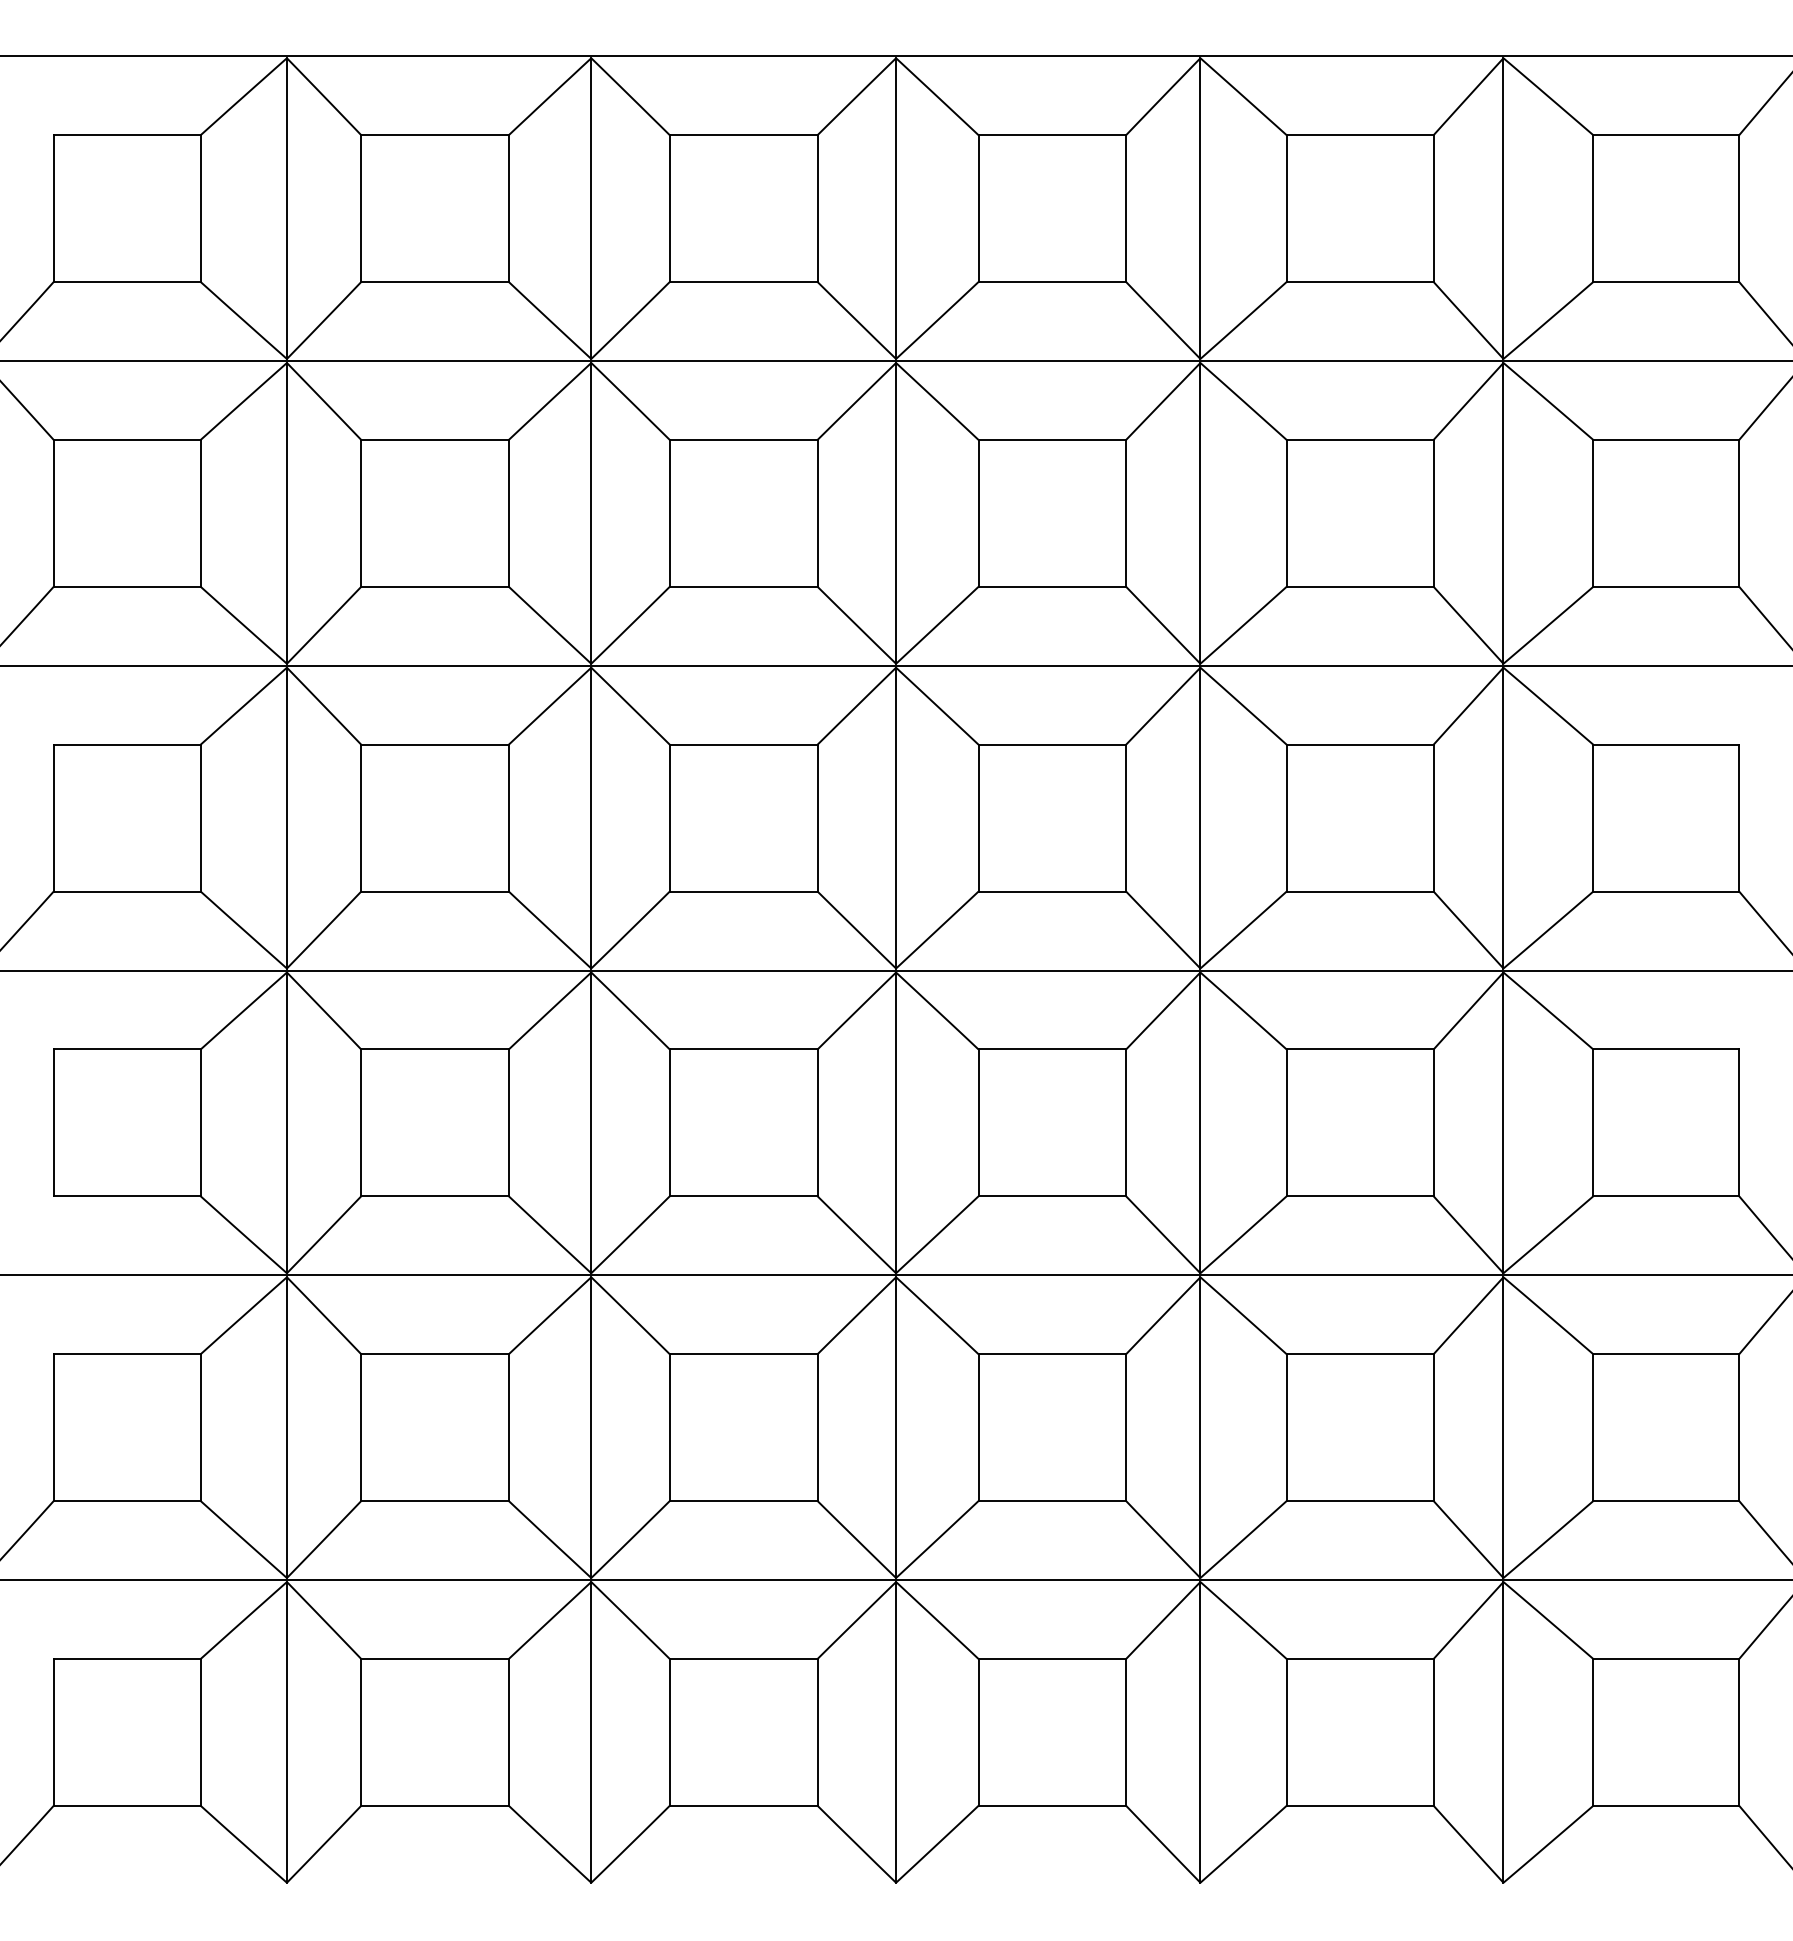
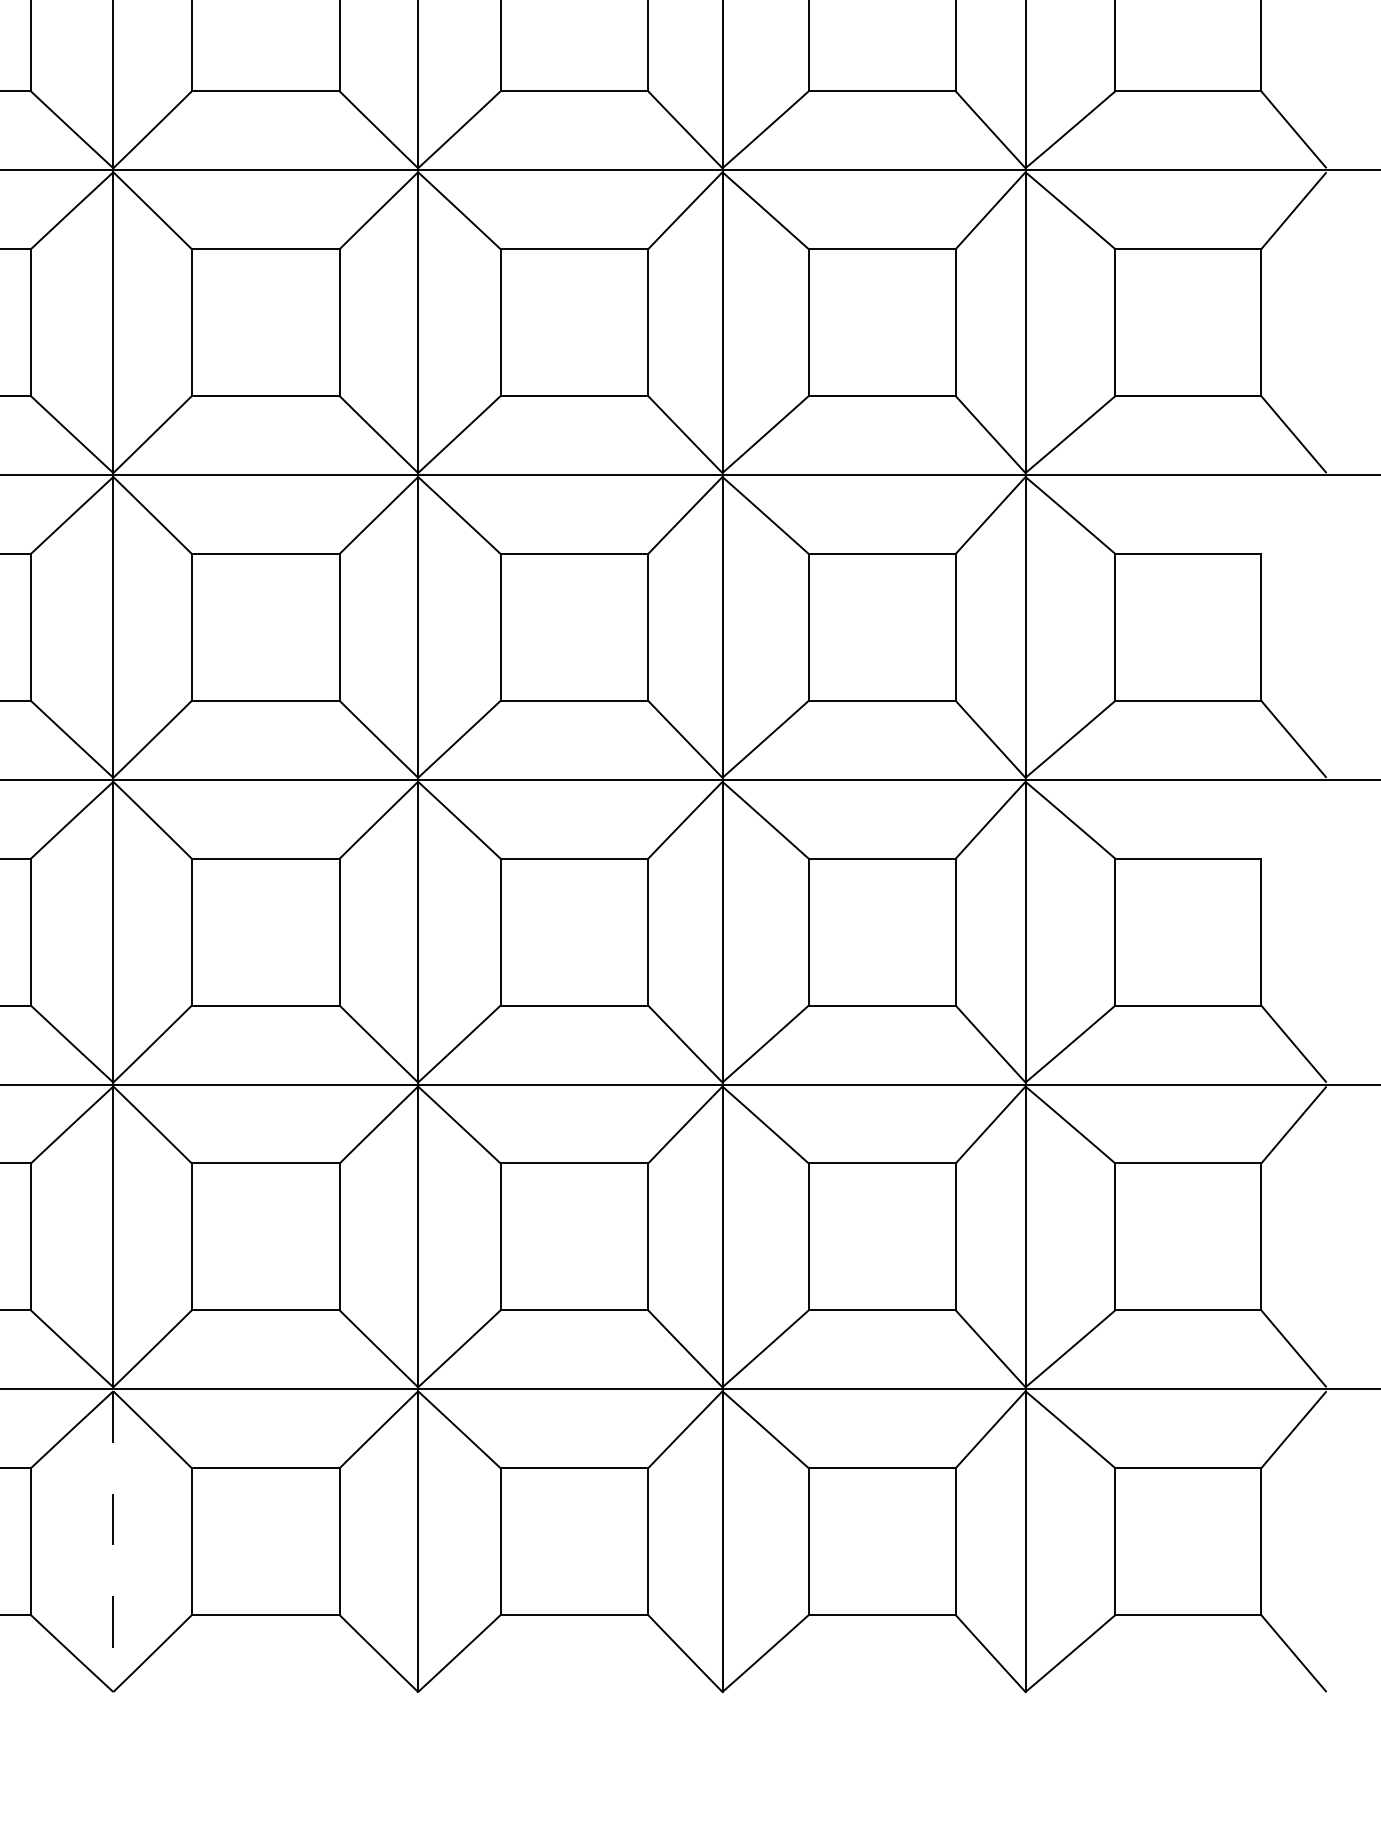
line: (591, 1732) -> (113, 1541), solid -> dashed

